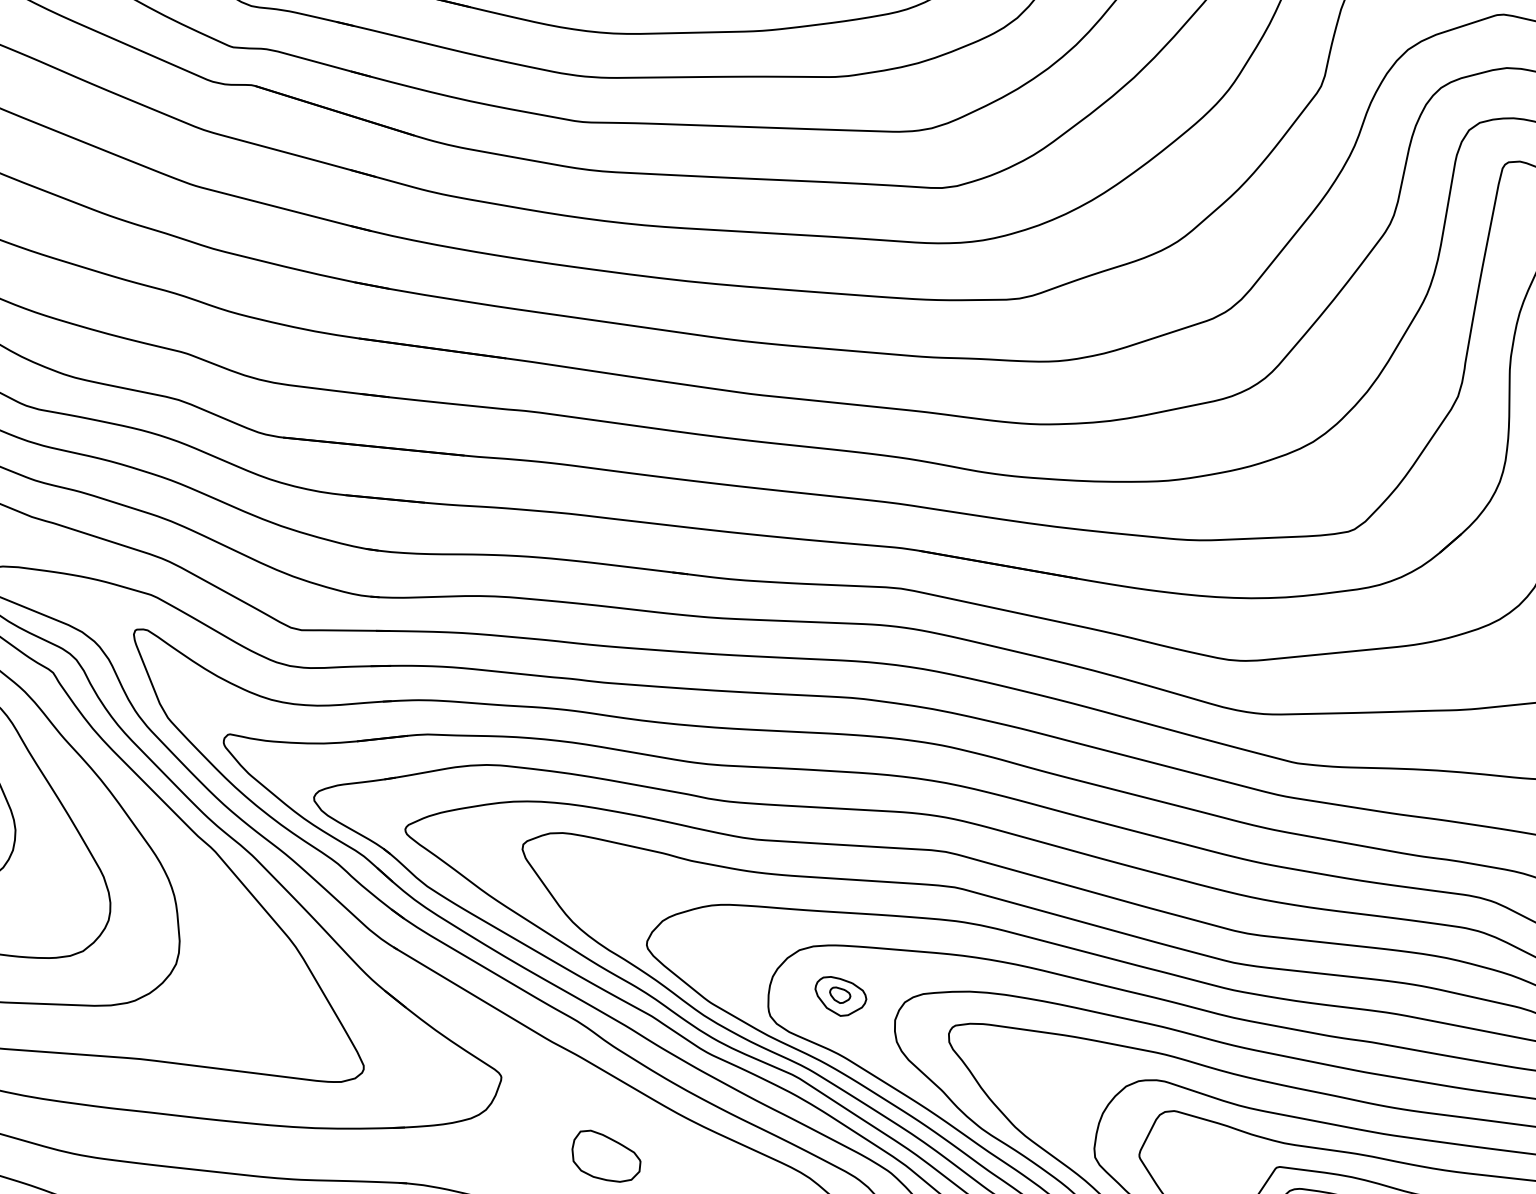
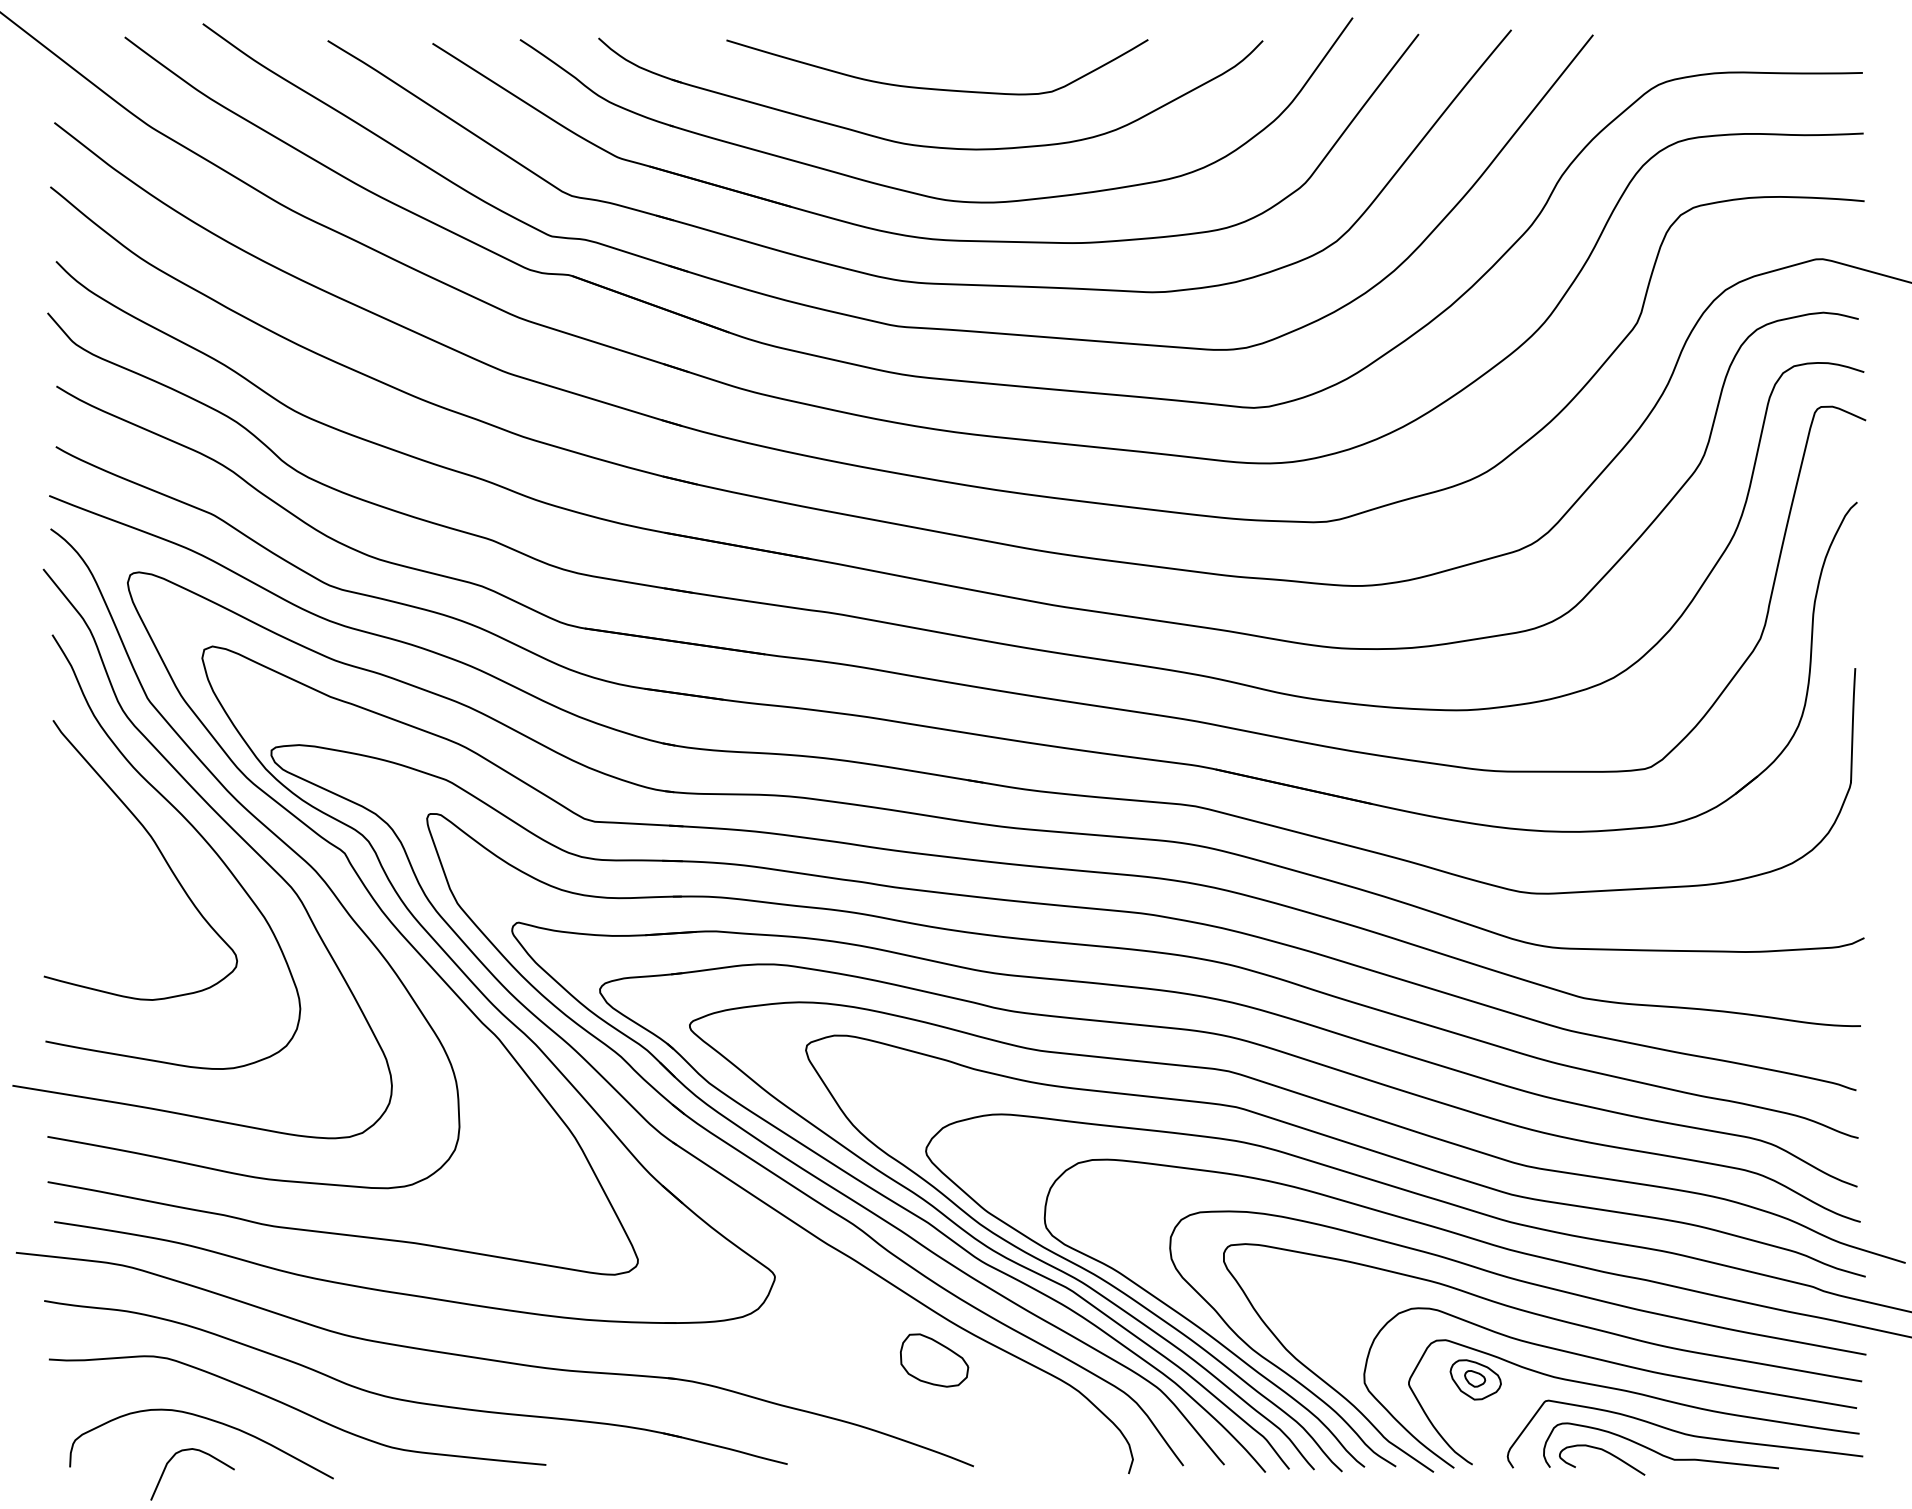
part: (840, 995) -> (1475, 1379), moved
part: (606, 1156) -> (934, 1360), moved

